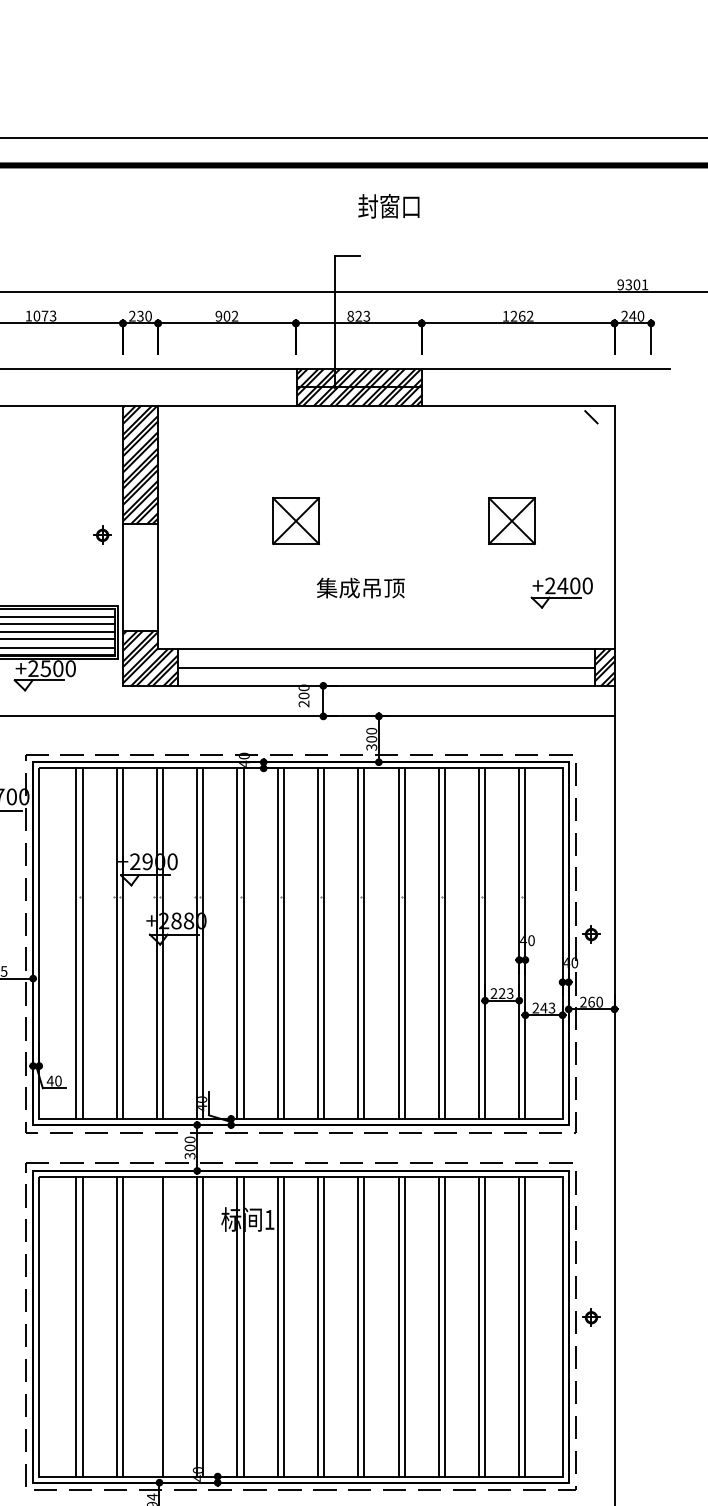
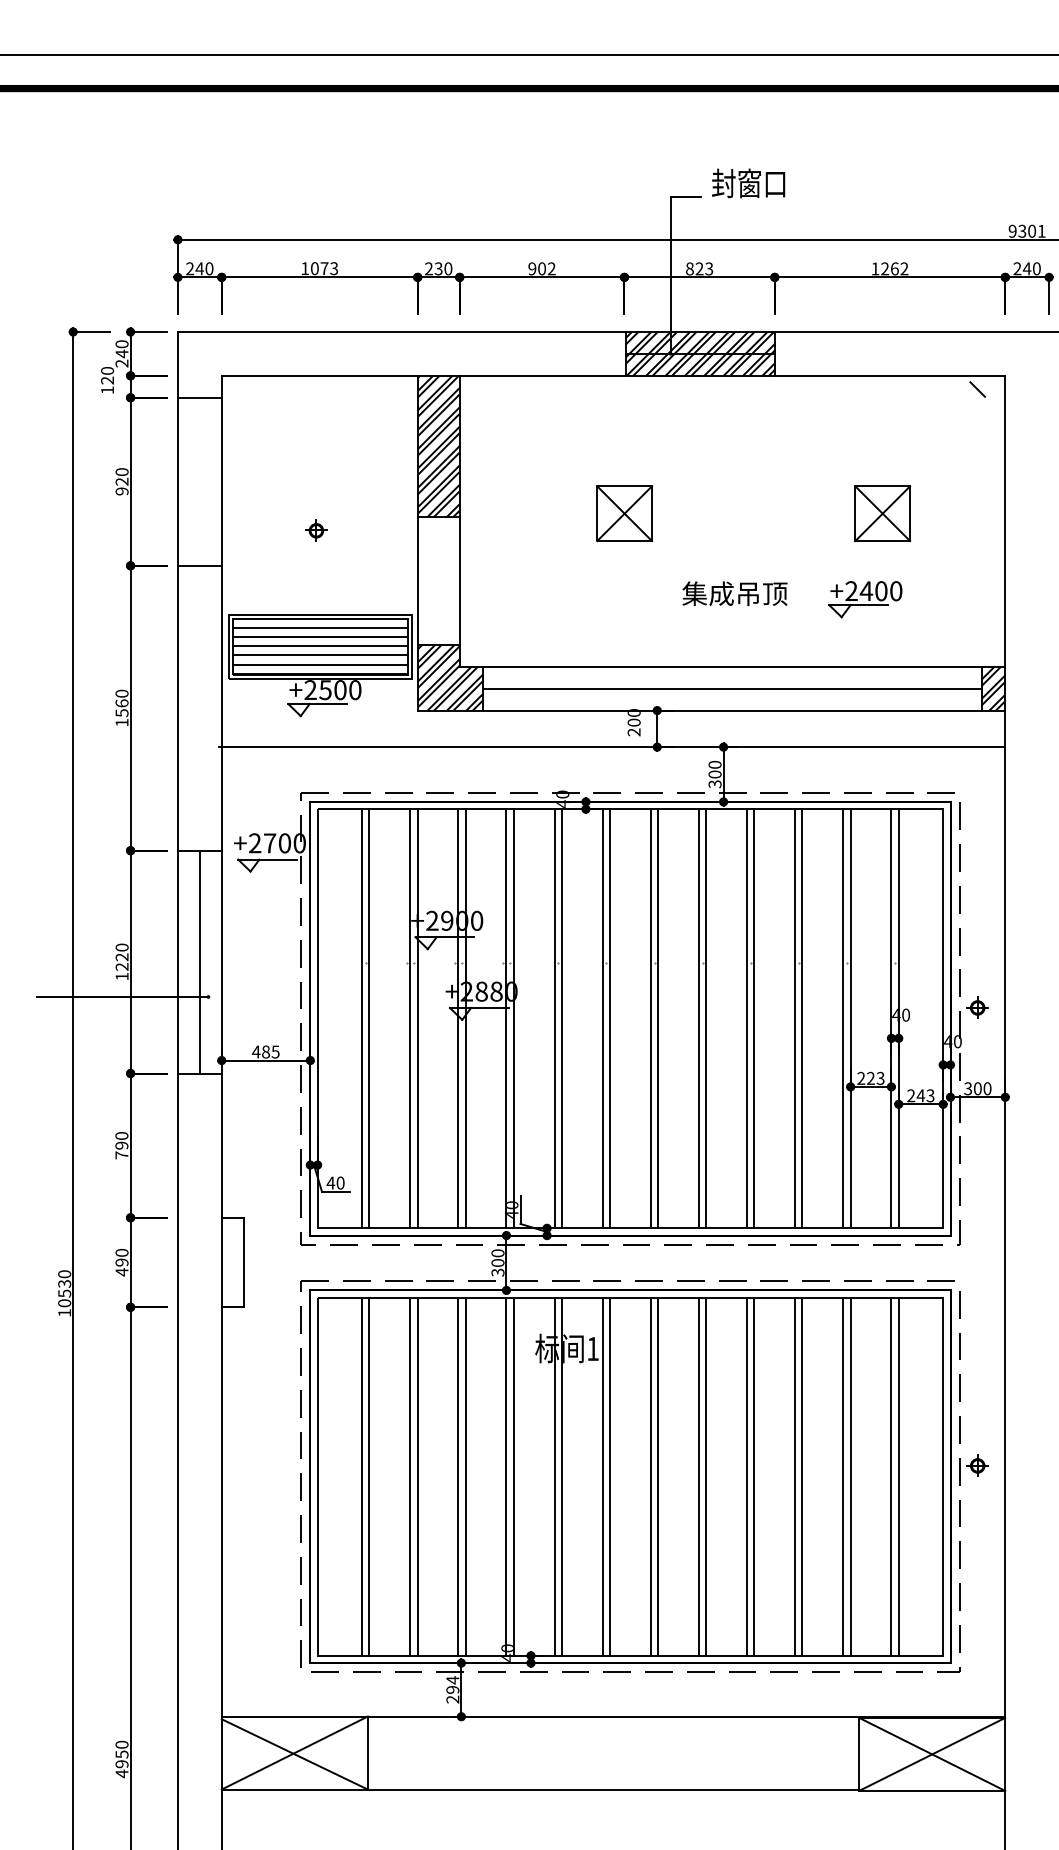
text: (388, 206) -> (748, 183), moved
part: (102, 535) -> (316, 530), moved
text: (360, 587) -> (734, 593), moved
part: (562, 592) -> (865, 599), moved
text: (587, 1001) -> (972, 1088), 260 -> 300
line: (157, 1326) -> (458, 1476), added

